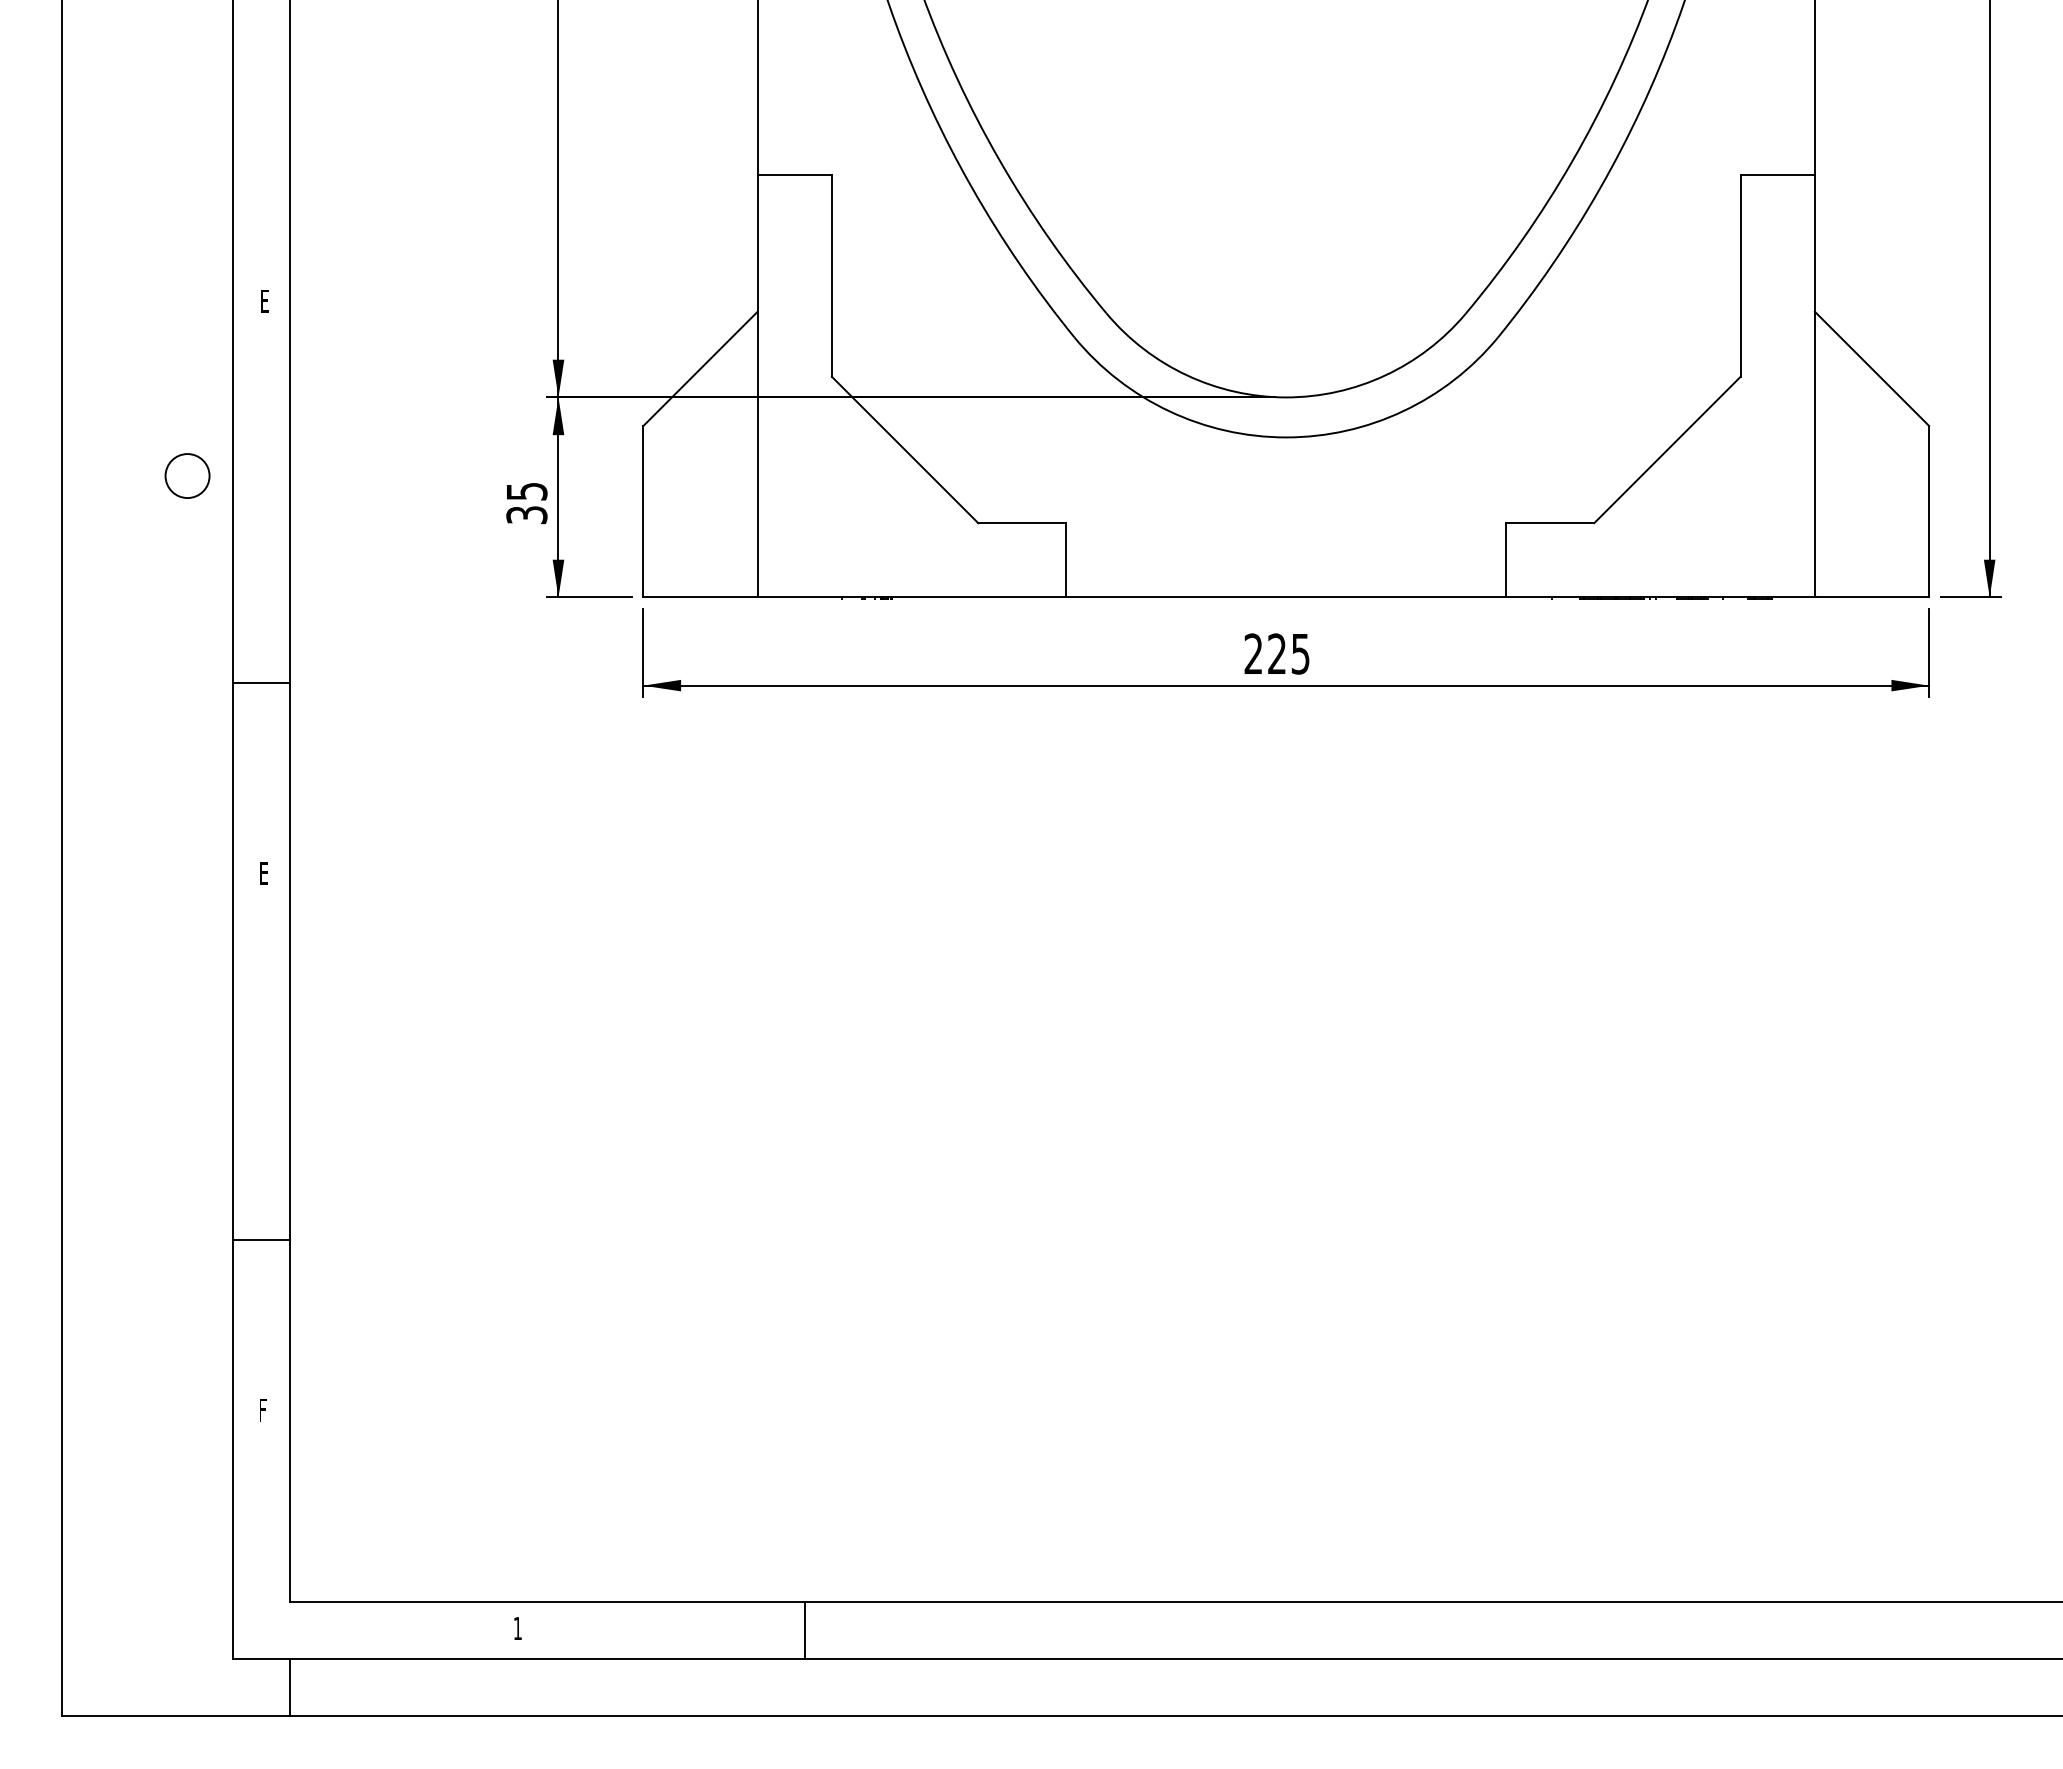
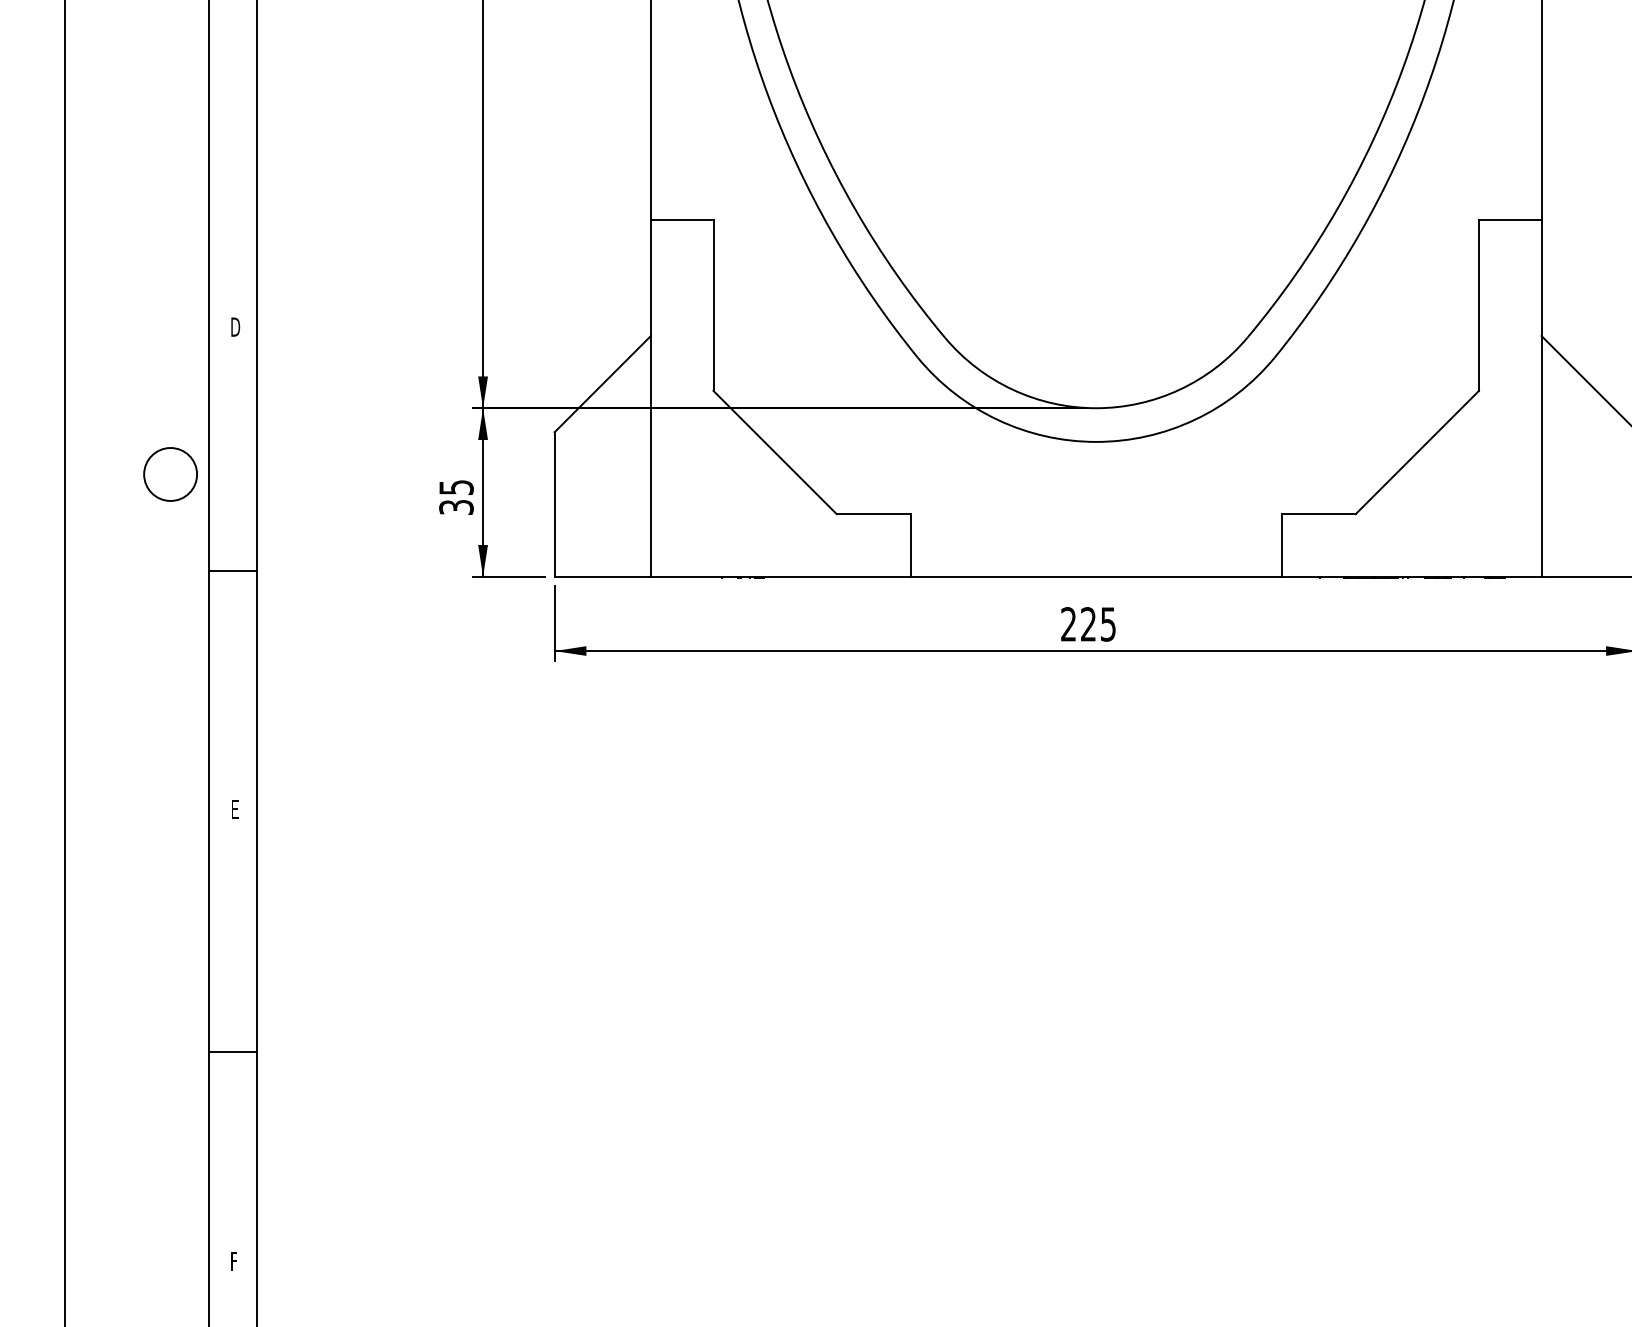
text: (264, 300) -> (235, 326), E -> D
circle: (187, 475) -> (170, 474), size x1.43
line: (261, 683) -> (232, 570), moved
line: (261, 1239) -> (232, 1051), moved

